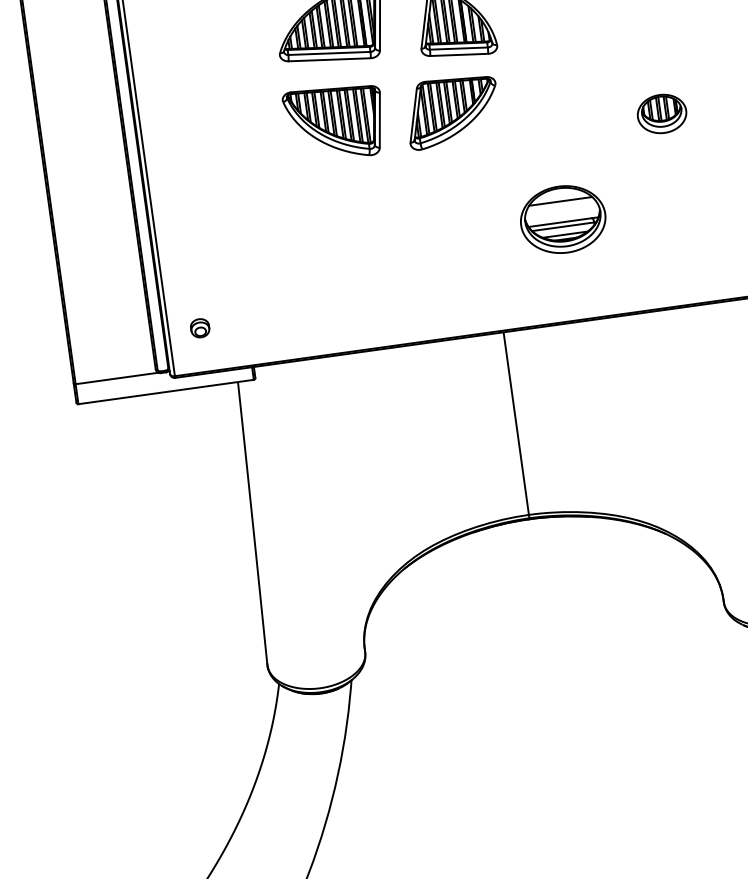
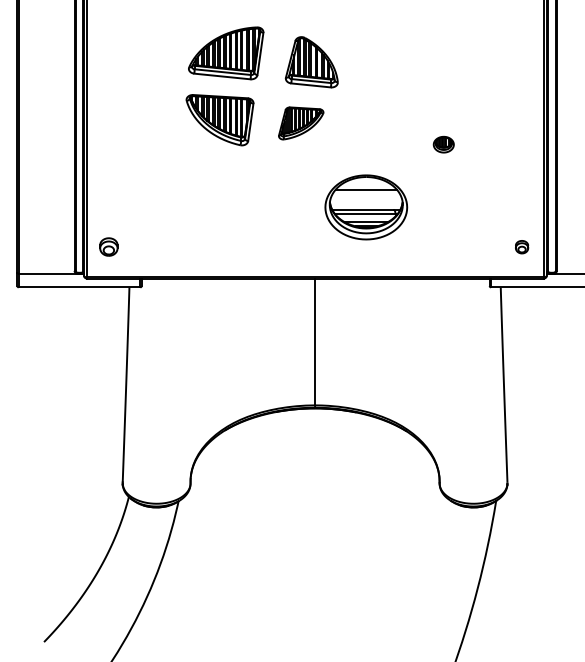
part: (451, 111) -> (300, 123), size x0.7
part: (661, 113) -> (443, 144), size x0.6
part: (563, 219) -> (366, 207), size x1.4
part: (199, 328) -> (108, 247), size x1.4

